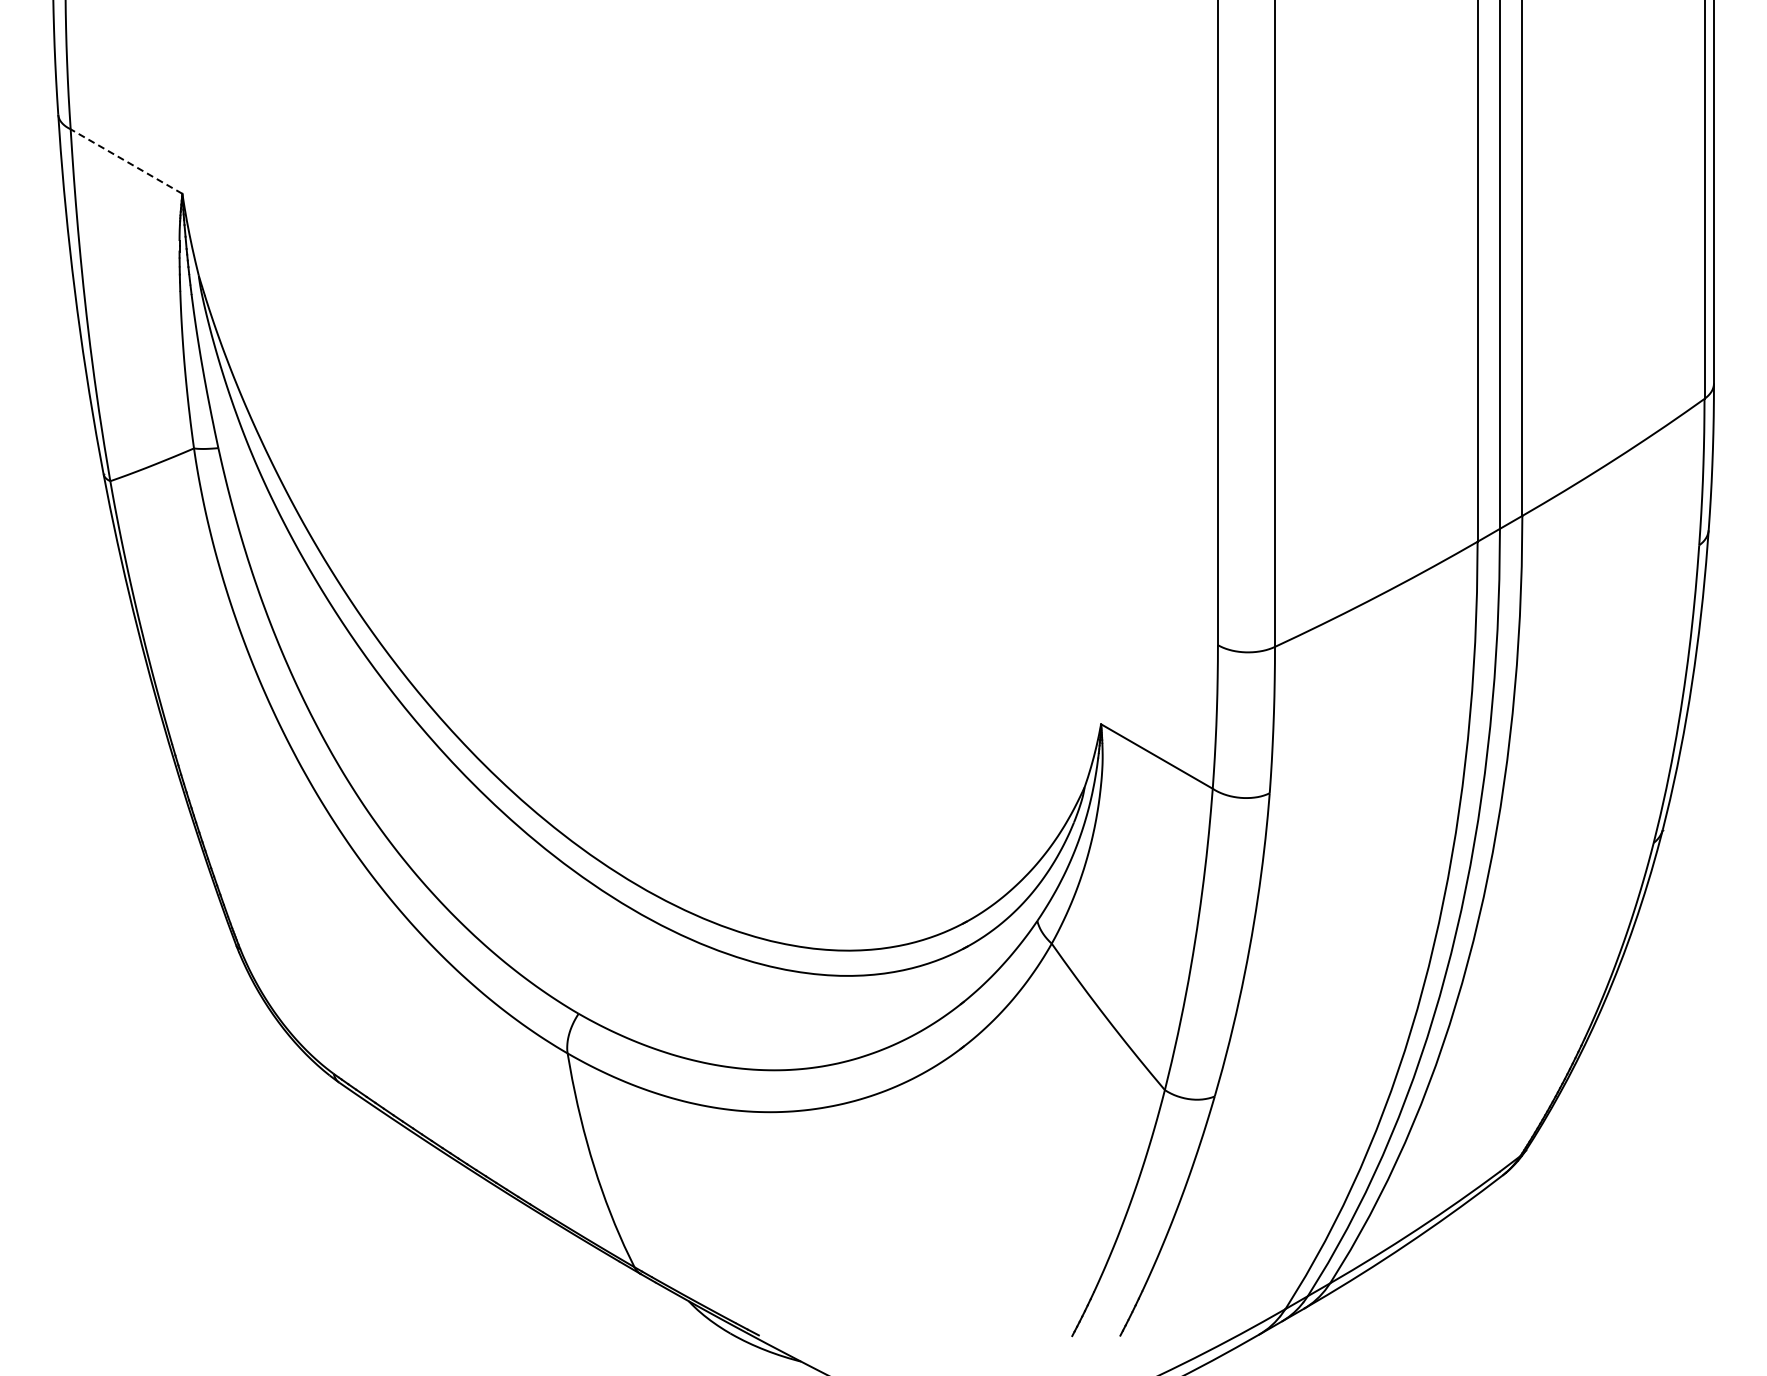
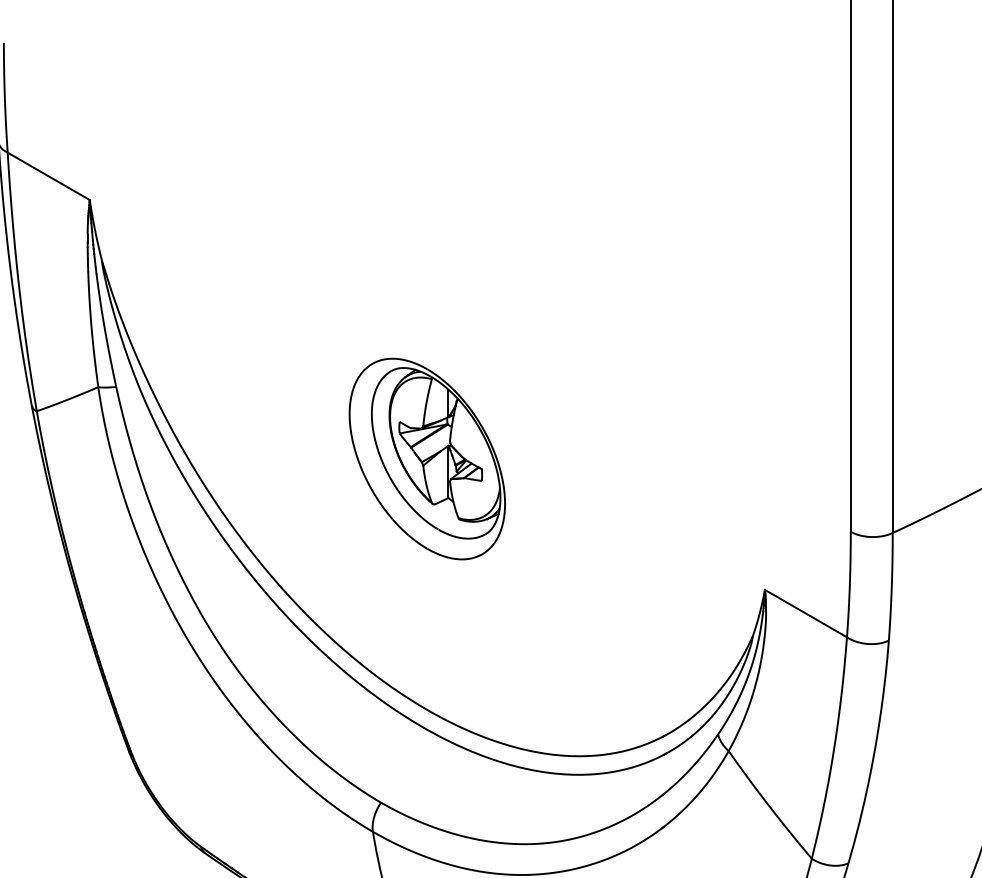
line: (126, 161) -> (48, 176), dashed -> solid
part: (641, 545) -> (427, 458), added

